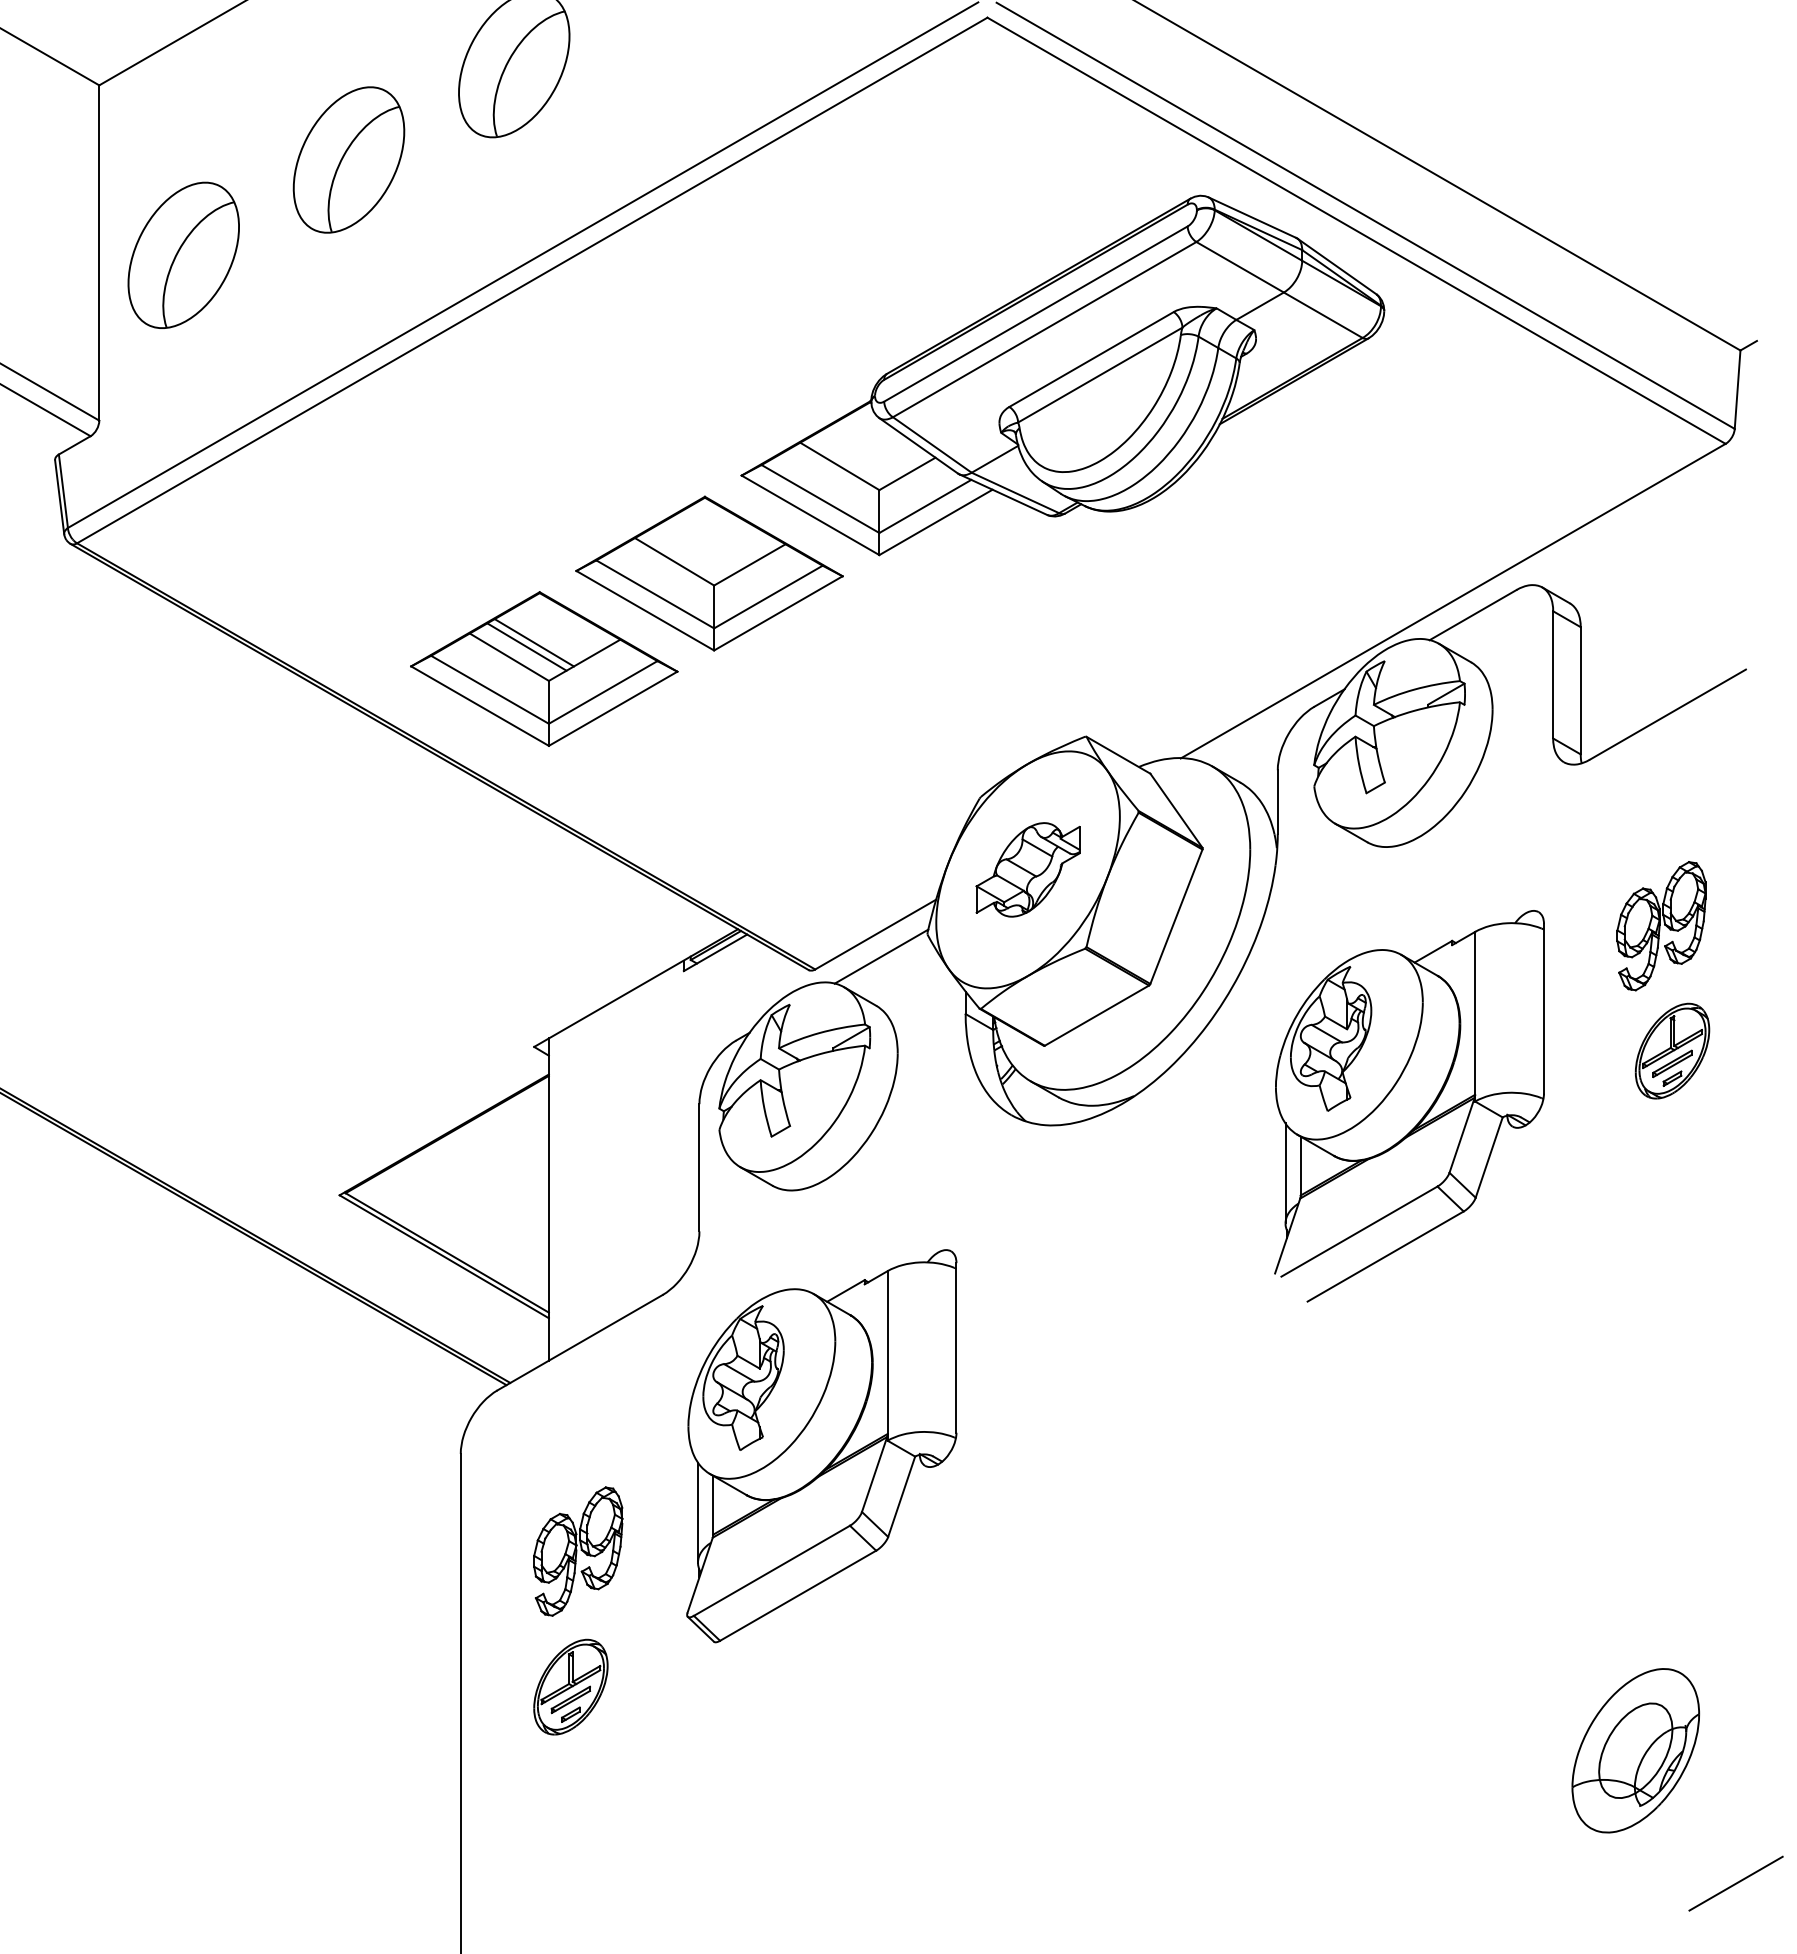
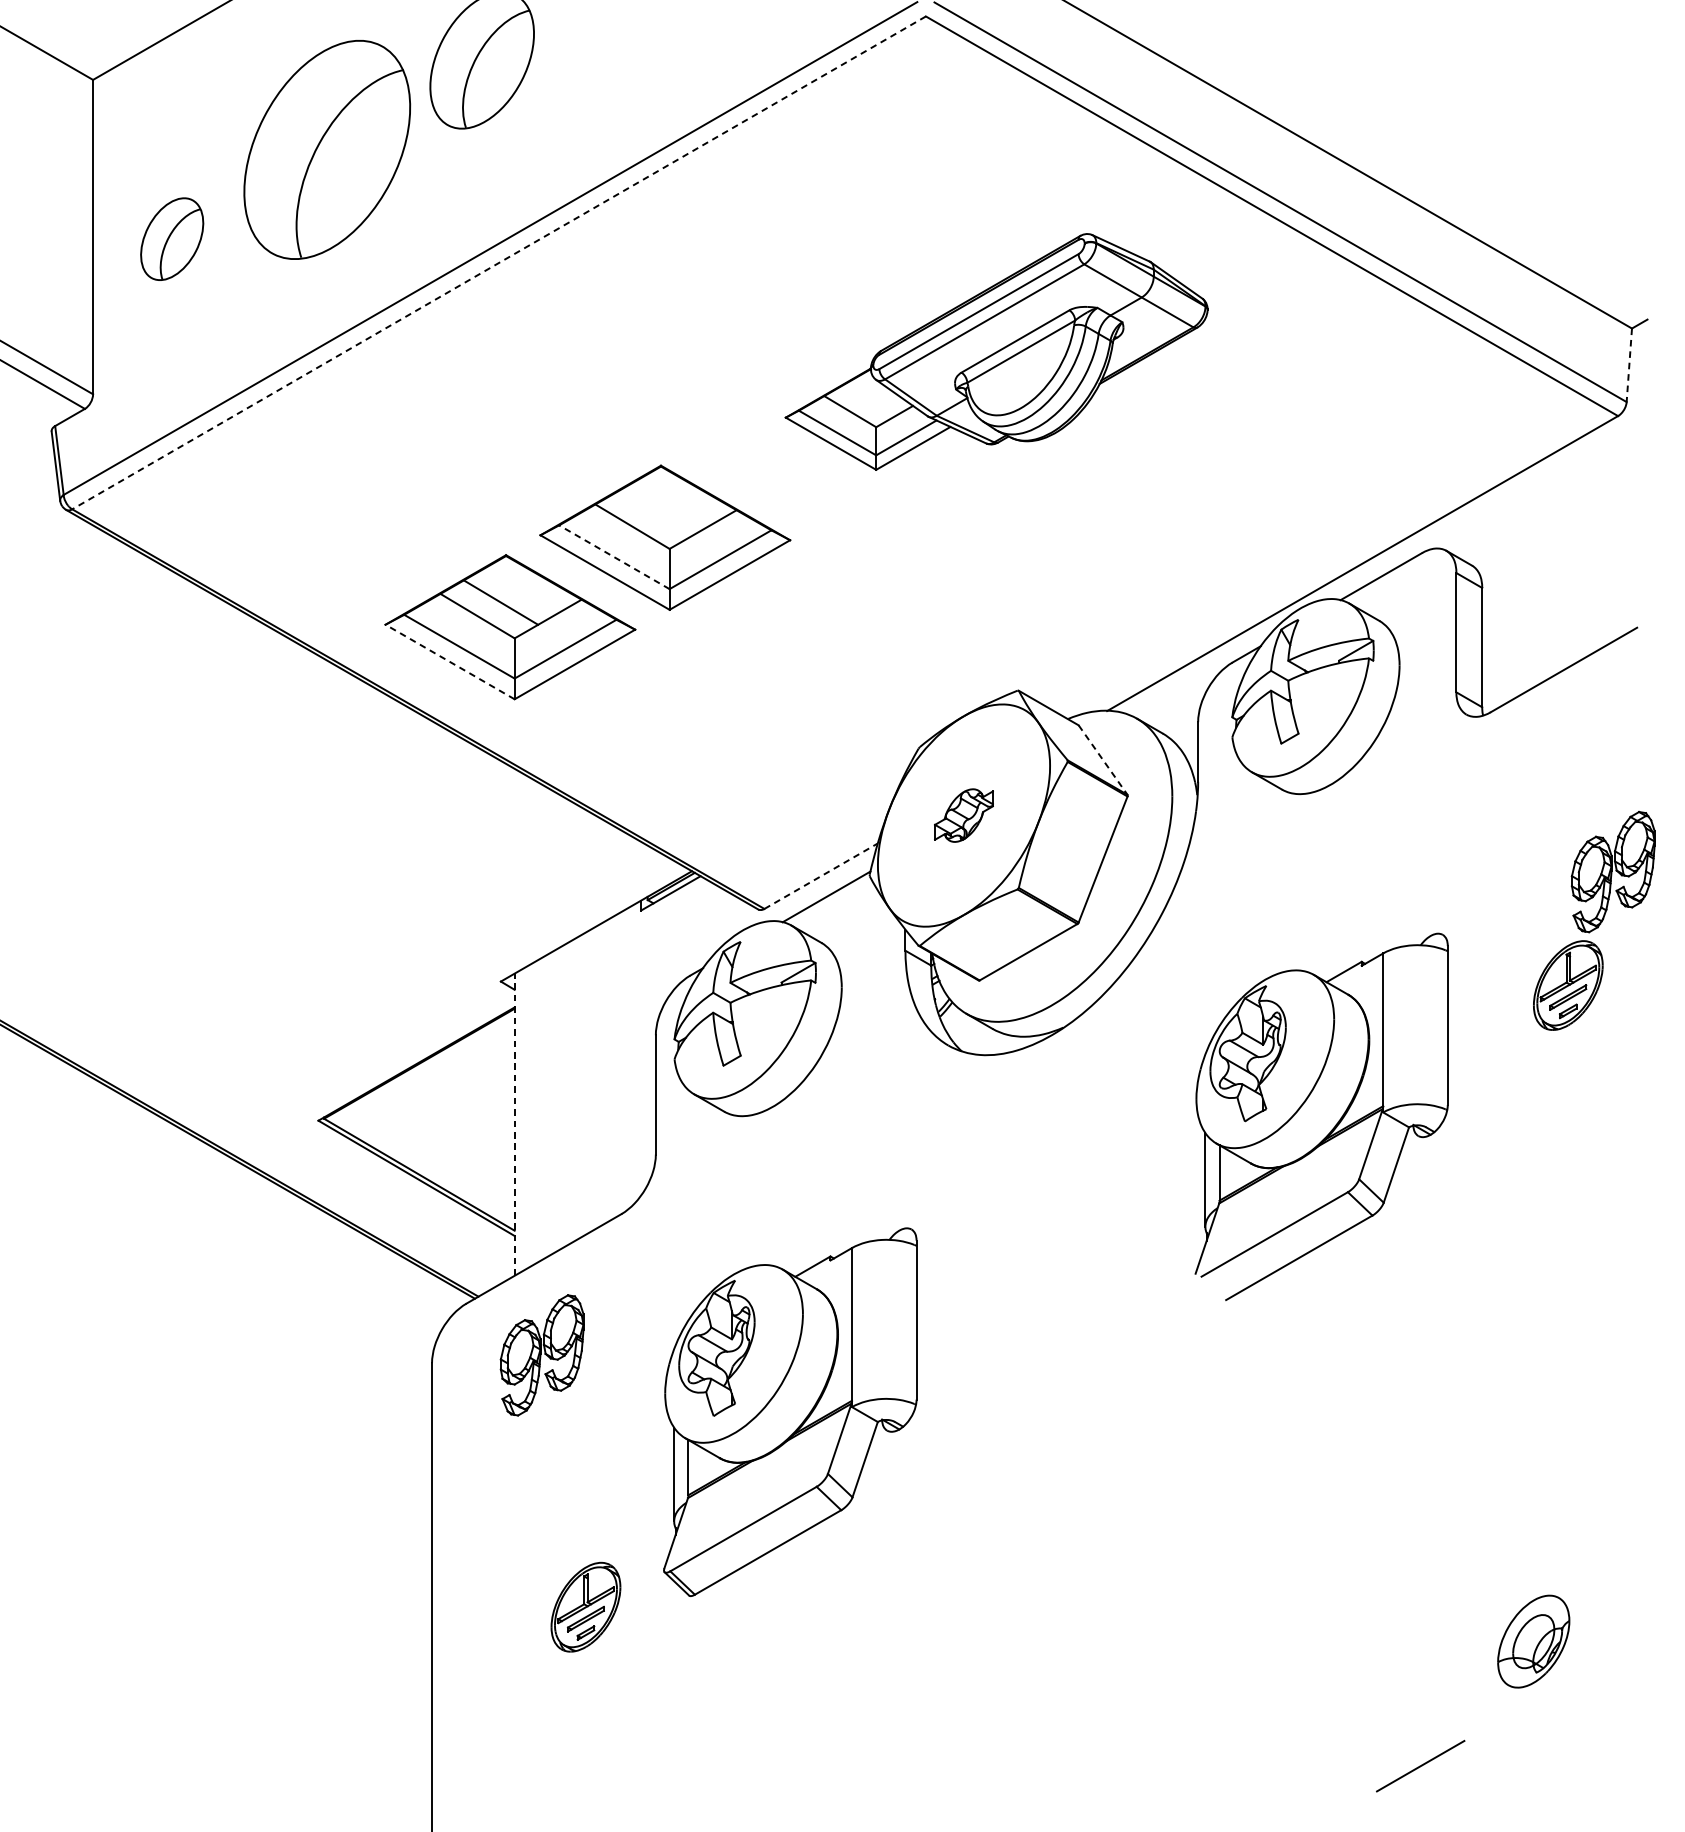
part: (348, 159) -> (326, 149), size x1.6
part: (183, 254) -> (172, 238), size x0.6
line: (532, 280) -> (499, 262), solid -> dashed
part: (1062, 375) -> (996, 351), size x0.7
line: (1737, 390) -> (1629, 366), solid -> dashed
line: (655, 594) -> (614, 557), solid -> dashed
line: (526, 646) -> (493, 606), removed
line: (479, 705) -> (449, 661), solid -> dashed
line: (1176, 811) -> (1103, 760), solid -> dashed
part: (1027, 869) -> (963, 815), size x0.6
part: (1661, 926) -> (1613, 872), moved
line: (875, 934) -> (820, 876), solid -> dashed
part: (1409, 1106) -> (1321, 1117), moved
line: (548, 1199) -> (514, 1124), solid -> dashed
part: (821, 1446) -> (789, 1412), moved
part: (578, 1551) -> (542, 1355), moved
part: (570, 1686) -> (585, 1606), moved
part: (1635, 1750) -> (1533, 1641), size x0.6
line: (1735, 1883) -> (1420, 1766), moved

